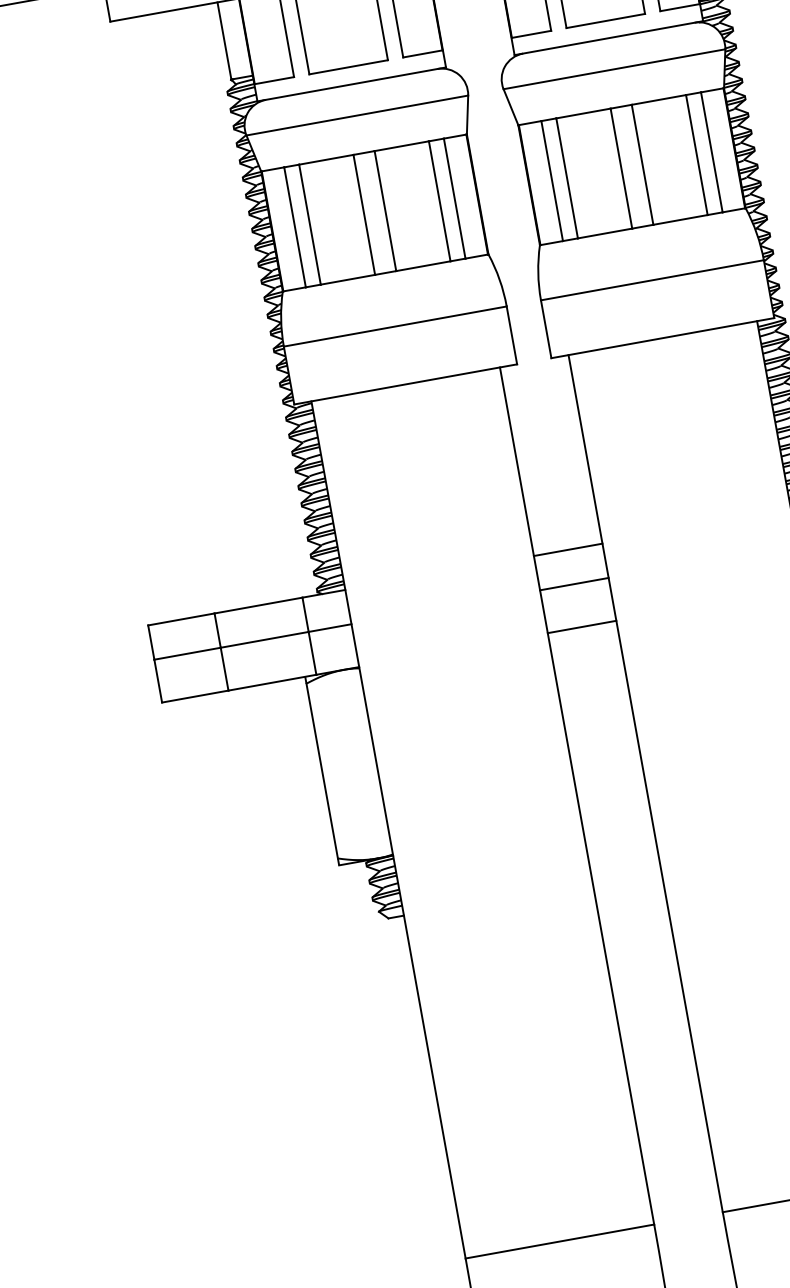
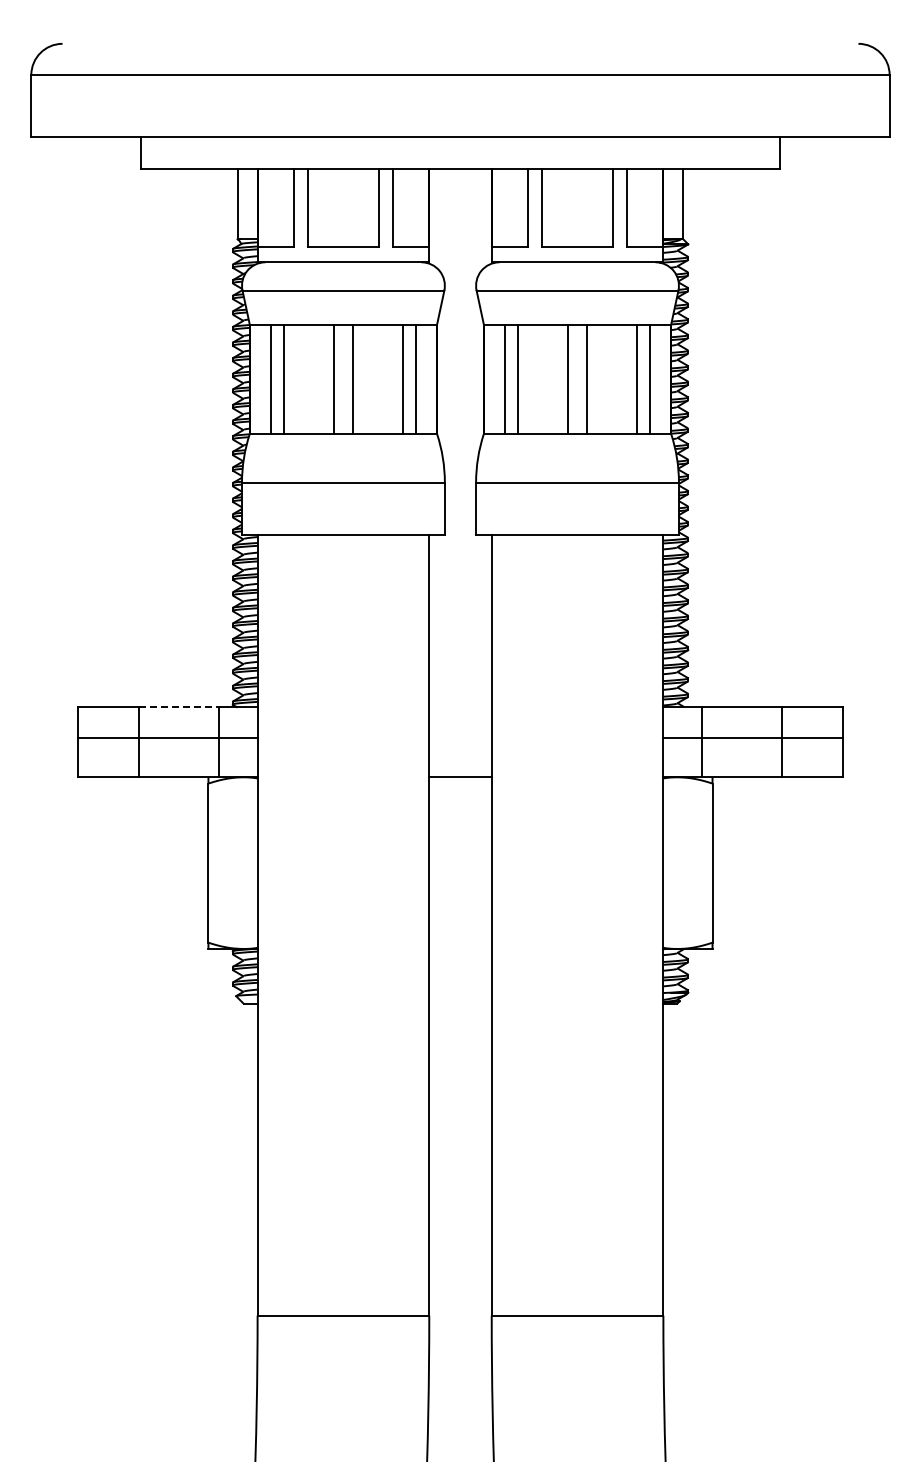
line: (568, 550) -> (460, 707), removed
line: (574, 584) -> (460, 738), removed
line: (259, 605) -> (179, 707), solid -> dashed

